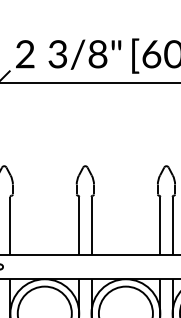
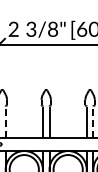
line: (10, 226) -> (5, 122), solid -> dashed
line: (172, 226) -> (93, 122), solid -> dashed

